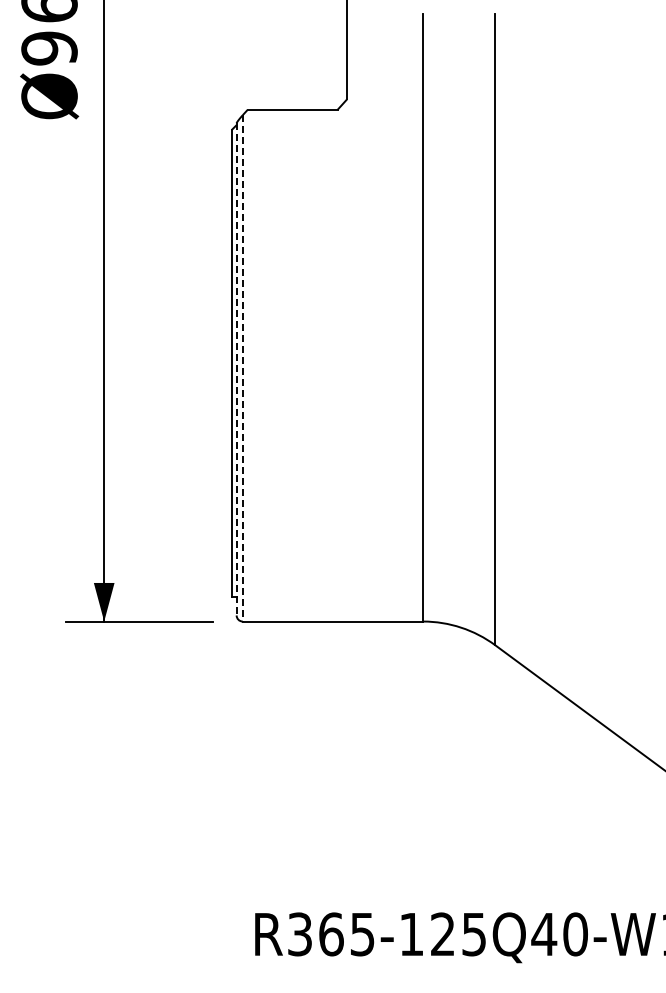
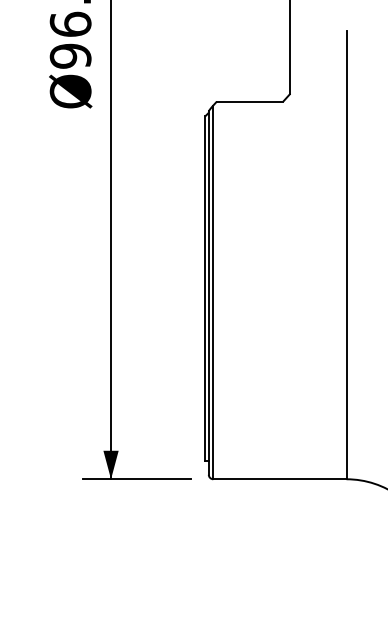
line: (242, 368) -> (213, 292), dashed -> solid
line: (236, 369) -> (208, 293), dashed -> solid

